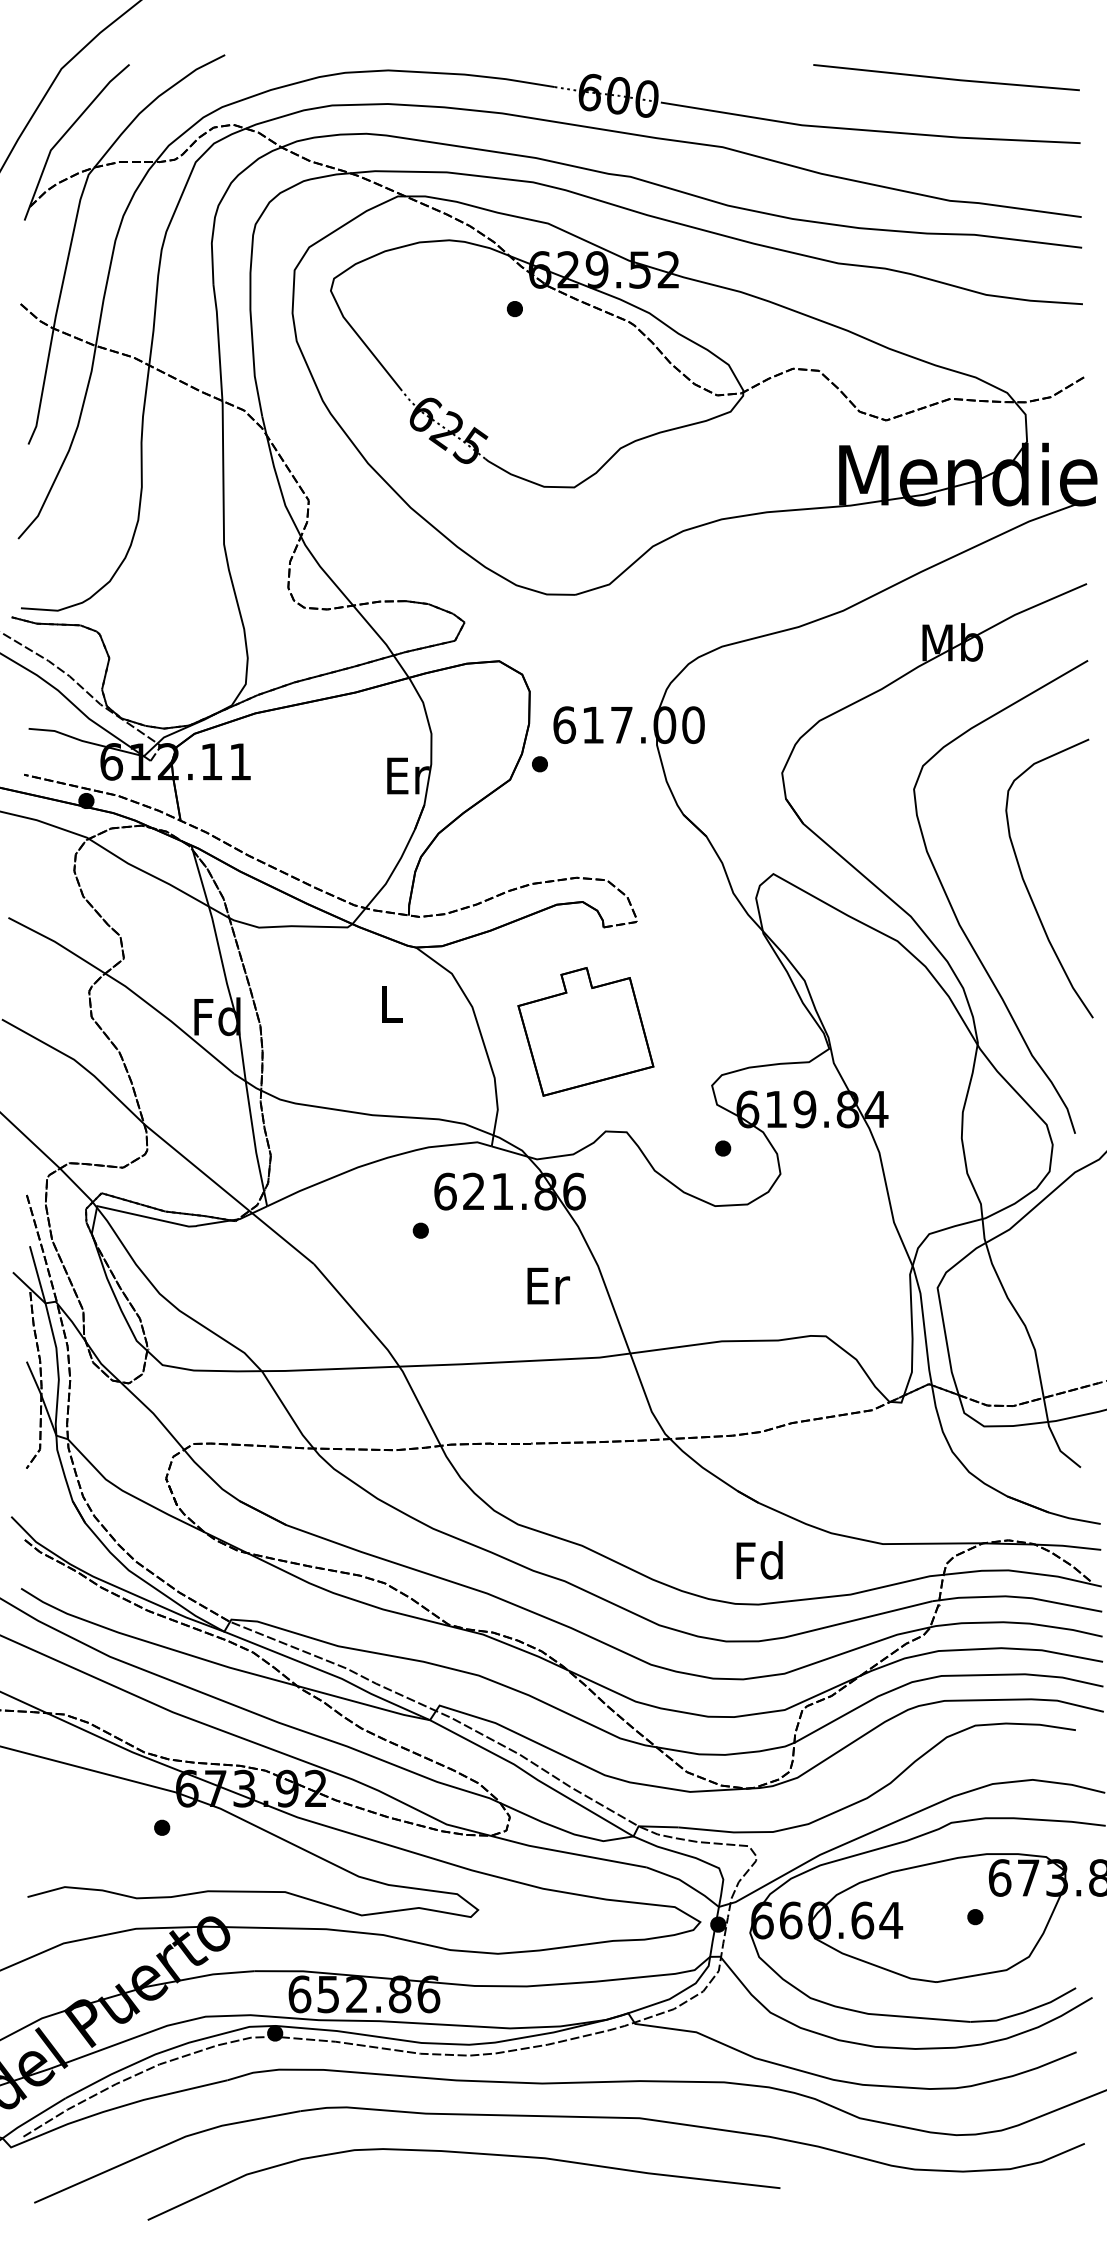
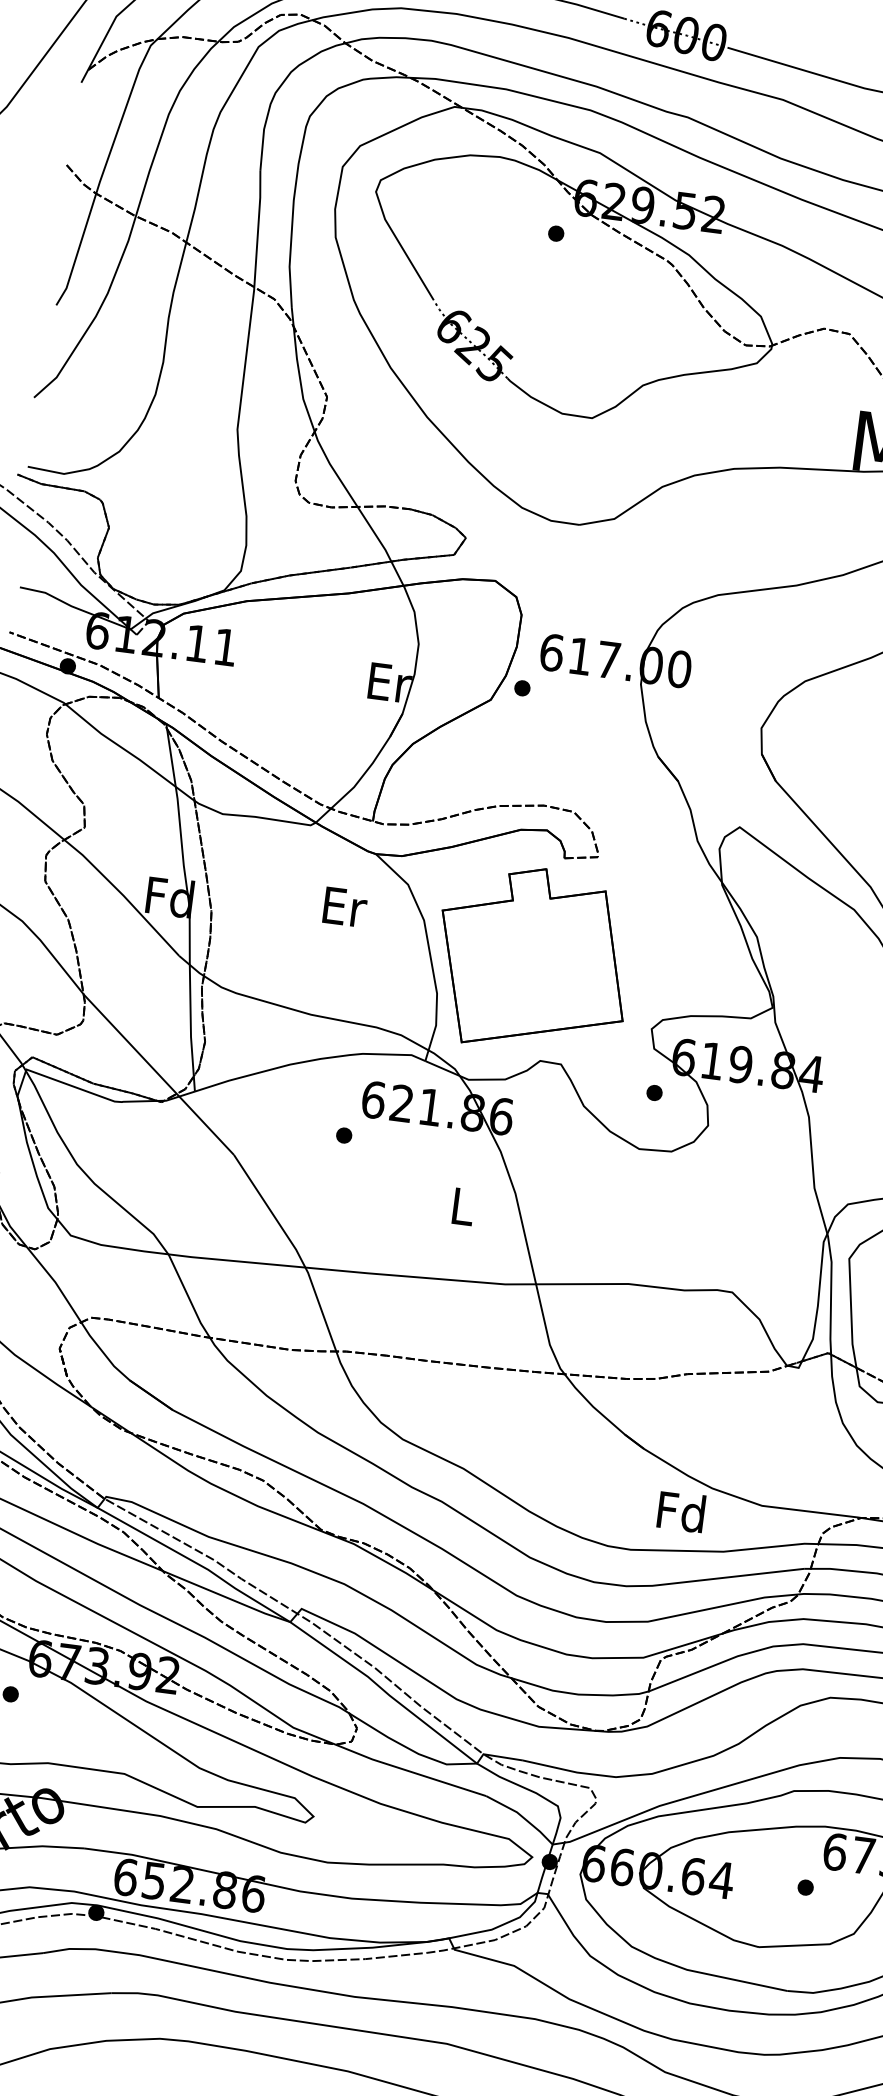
text: (392, 1004) -> (345, 907), L -> Er
part: (585, 1031) -> (533, 959), size x1.43
text: (548, 1285) -> (463, 1206), Er -> L
text: (759, 1560) -> (681, 1511), moved

